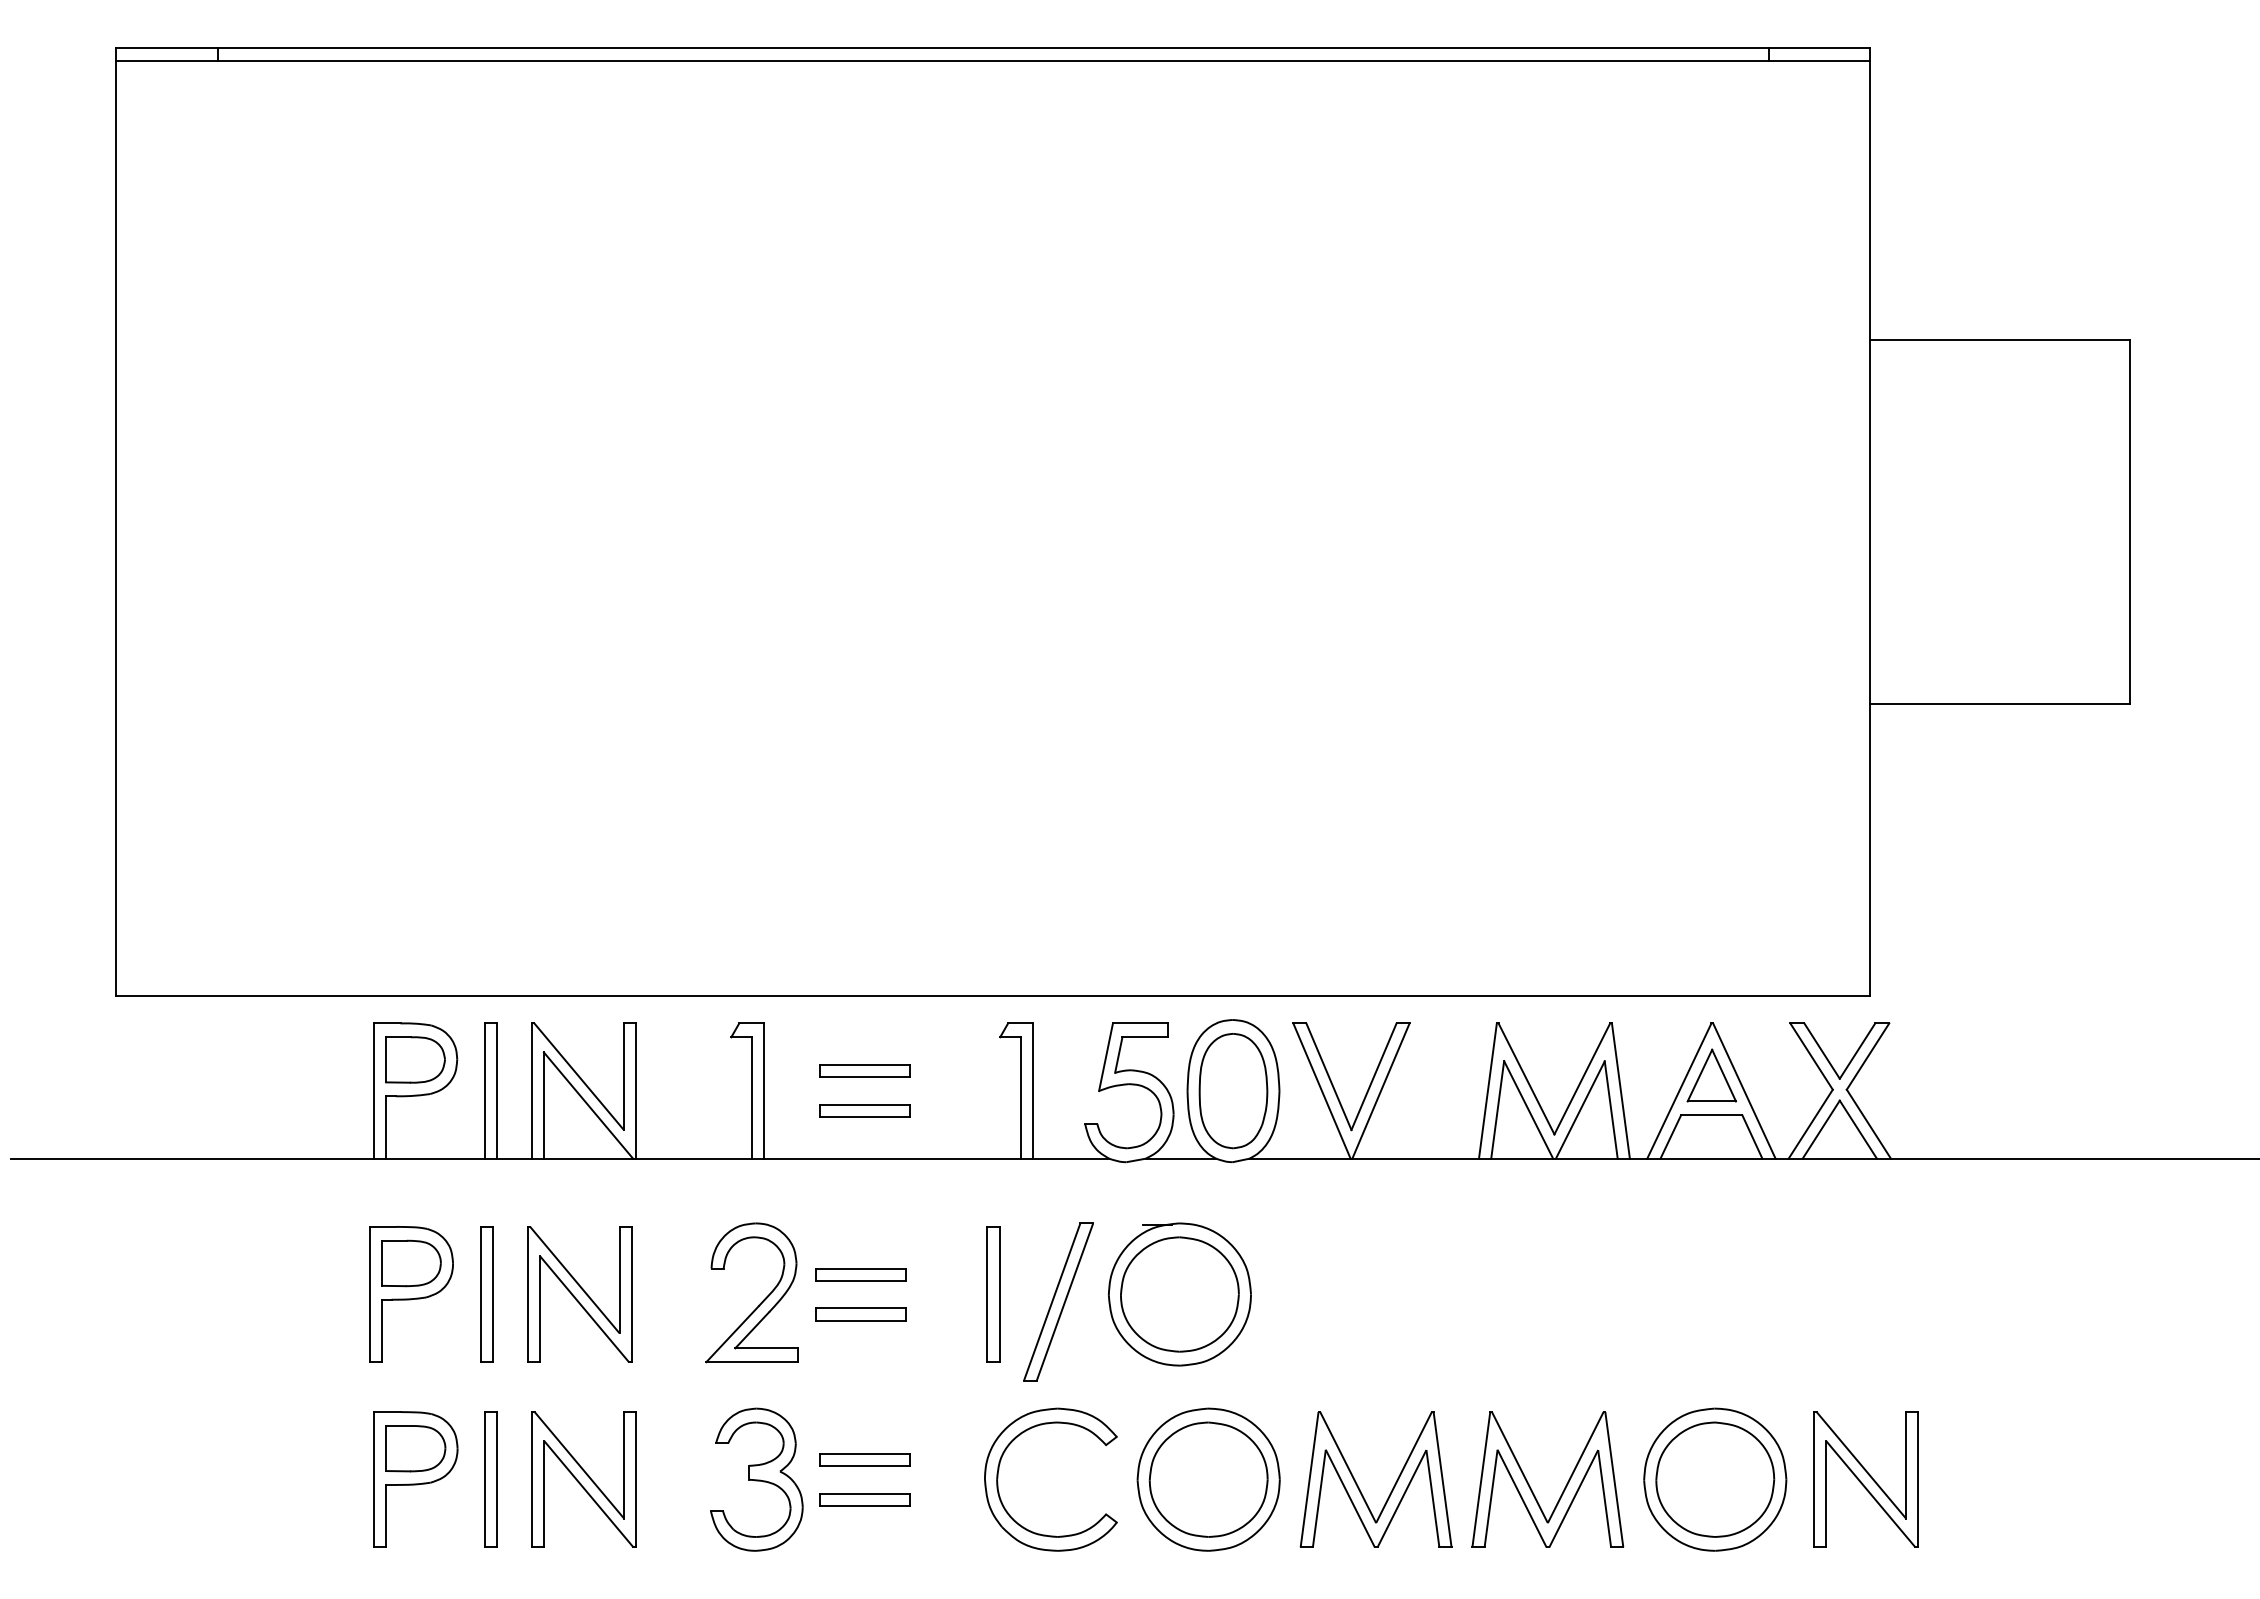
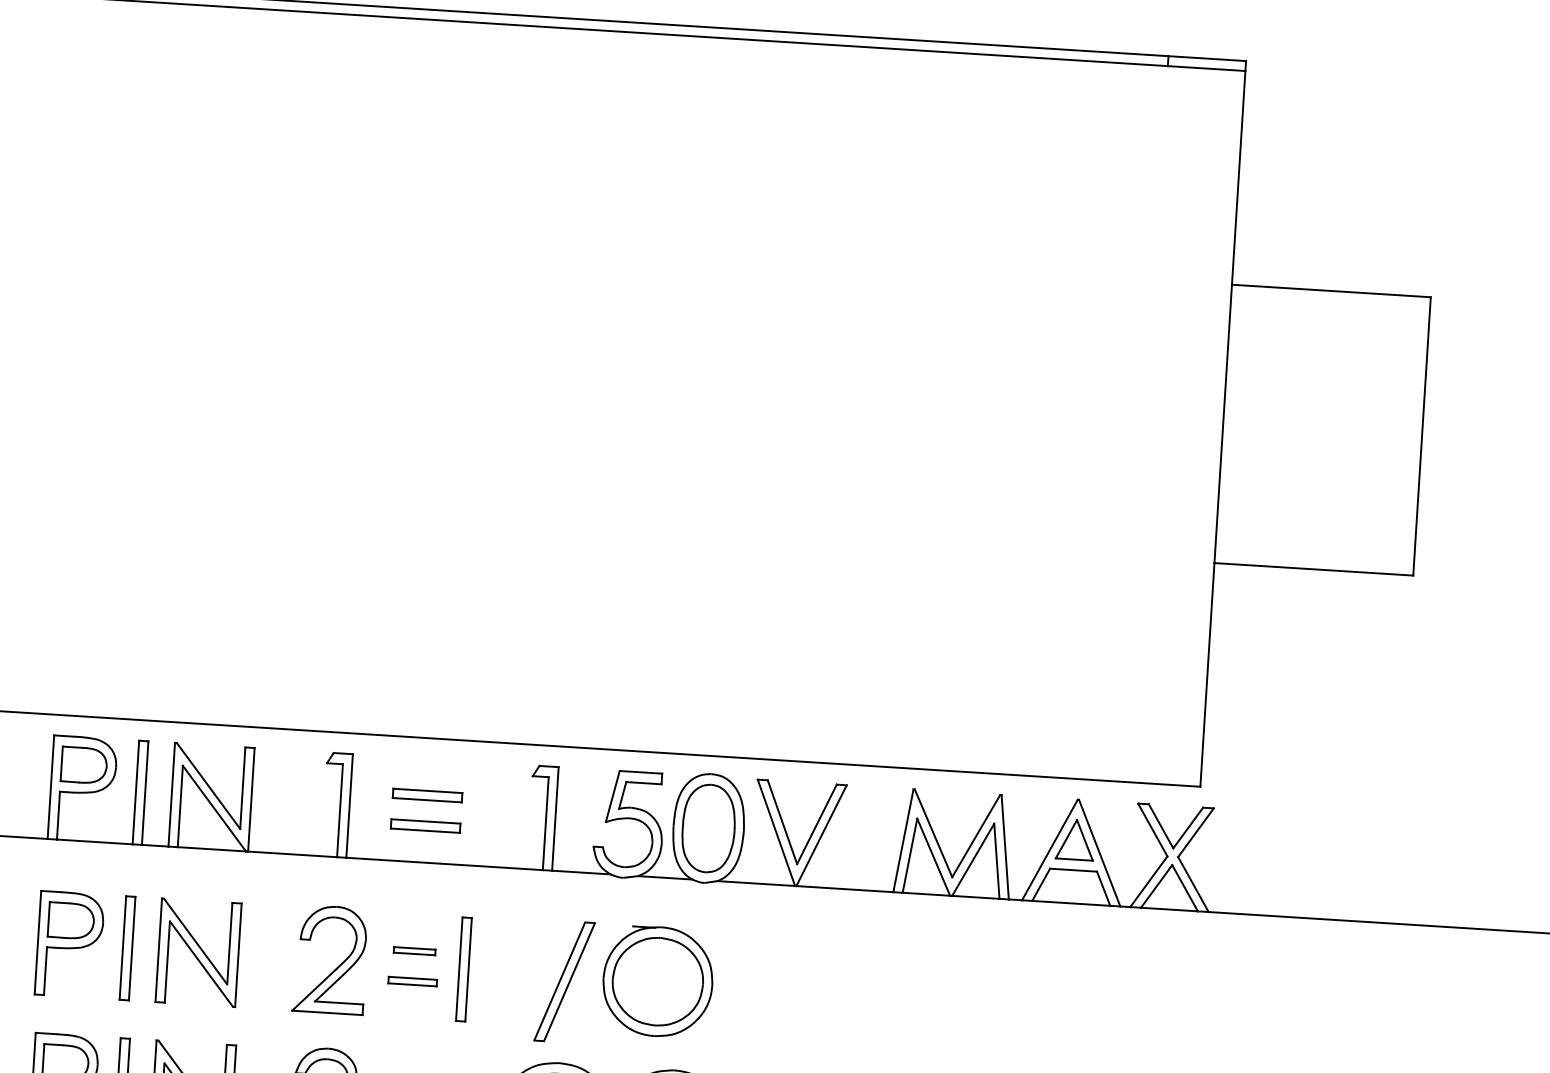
part: (860, 1274) -> (414, 950), size x0.6
part: (993, 1294) -> (463, 969), moved
part: (860, 1314) -> (412, 981), size x0.7

